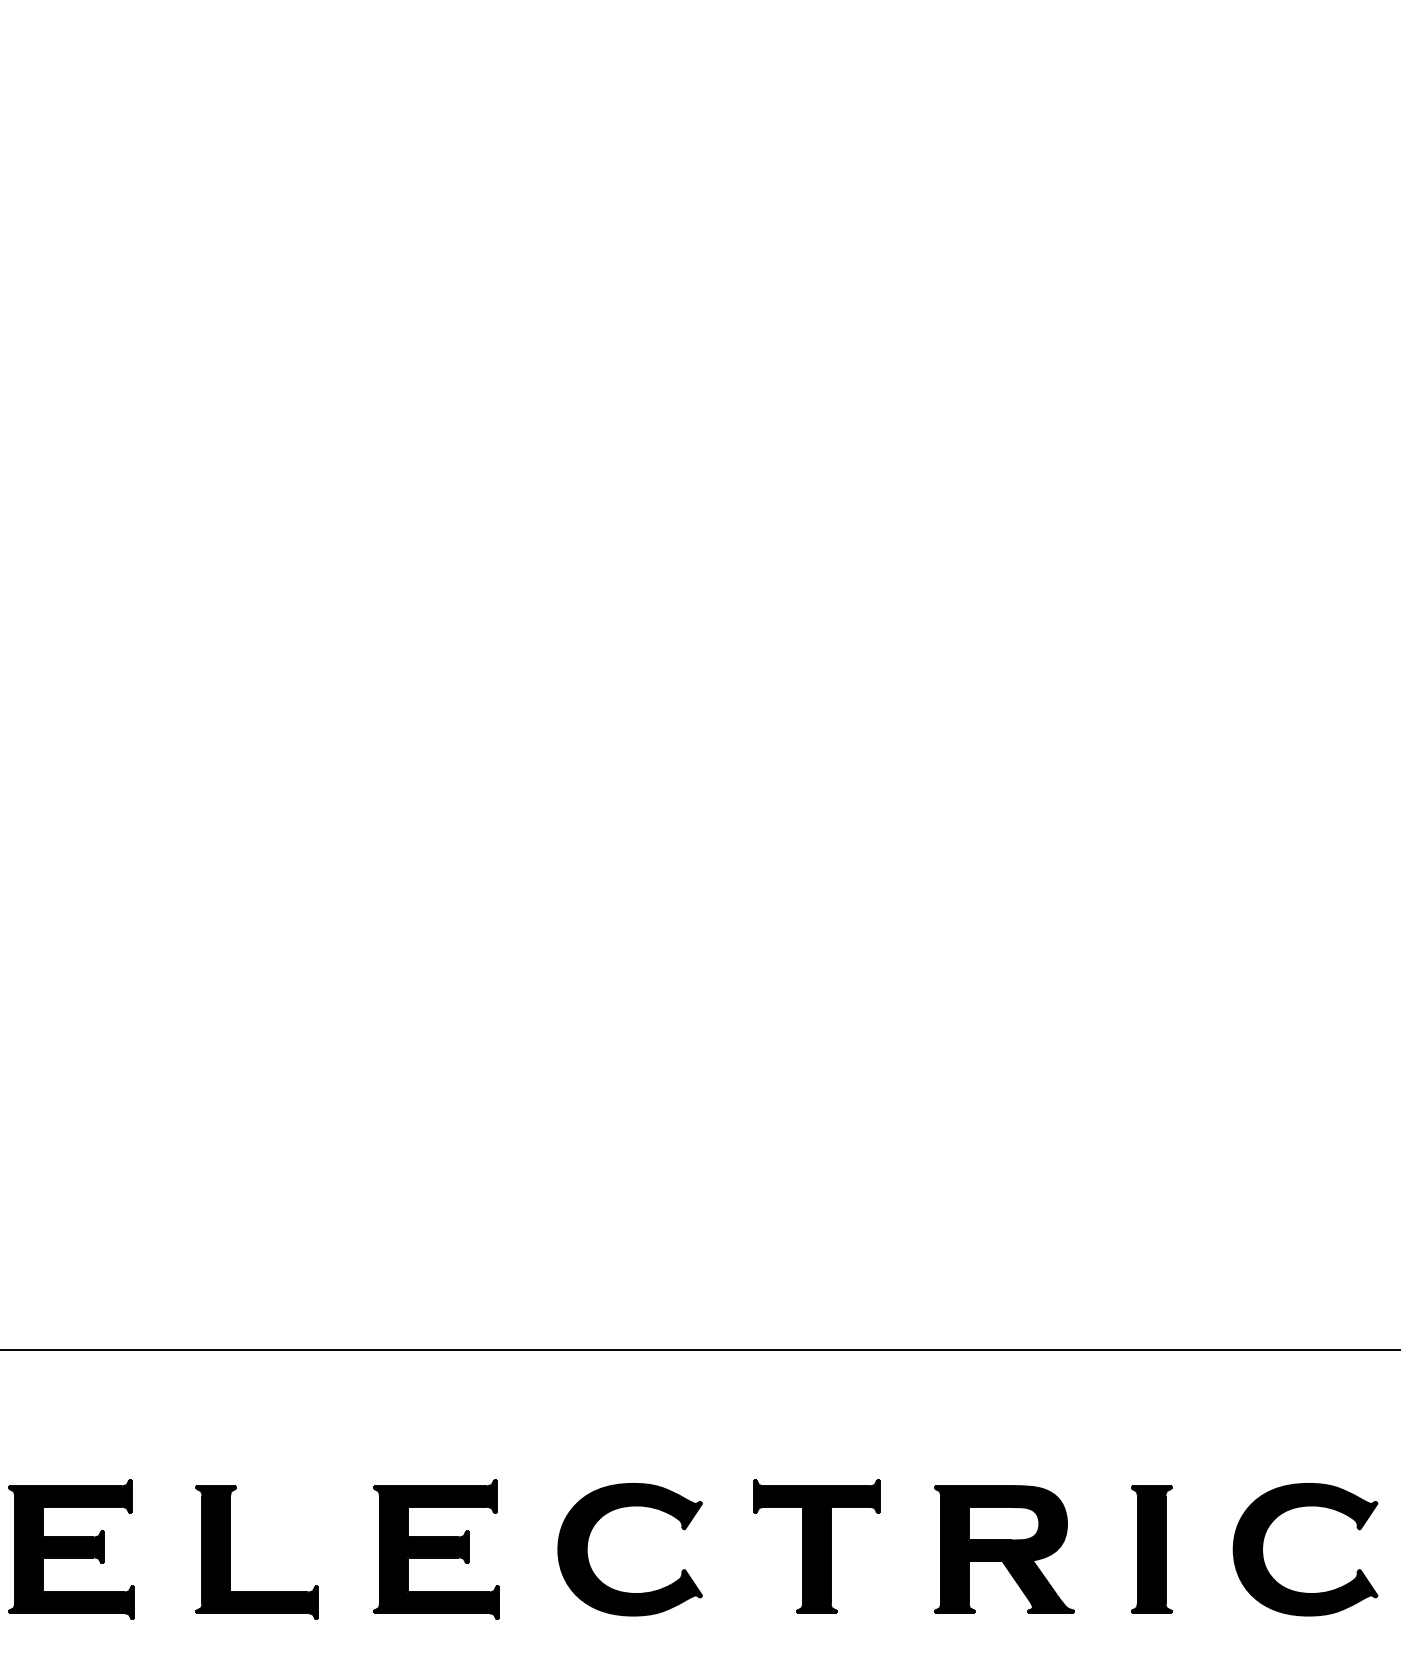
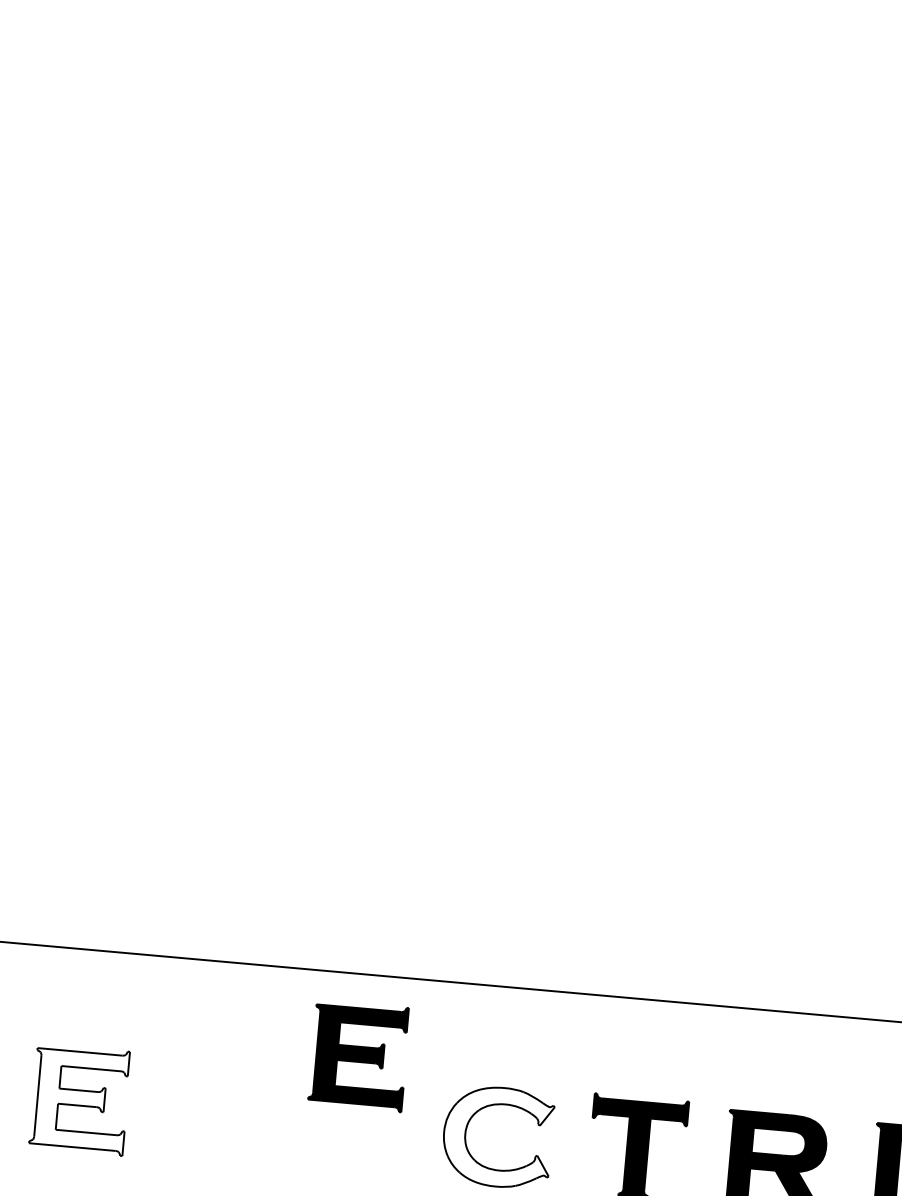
fill: (71, 1549) -> (80, 1099), removed
part: (436, 1549) -> (359, 1055), moved
fill: (630, 1549) -> (498, 1136), removed
part: (230, 1552) -> (198, 1112), removed

